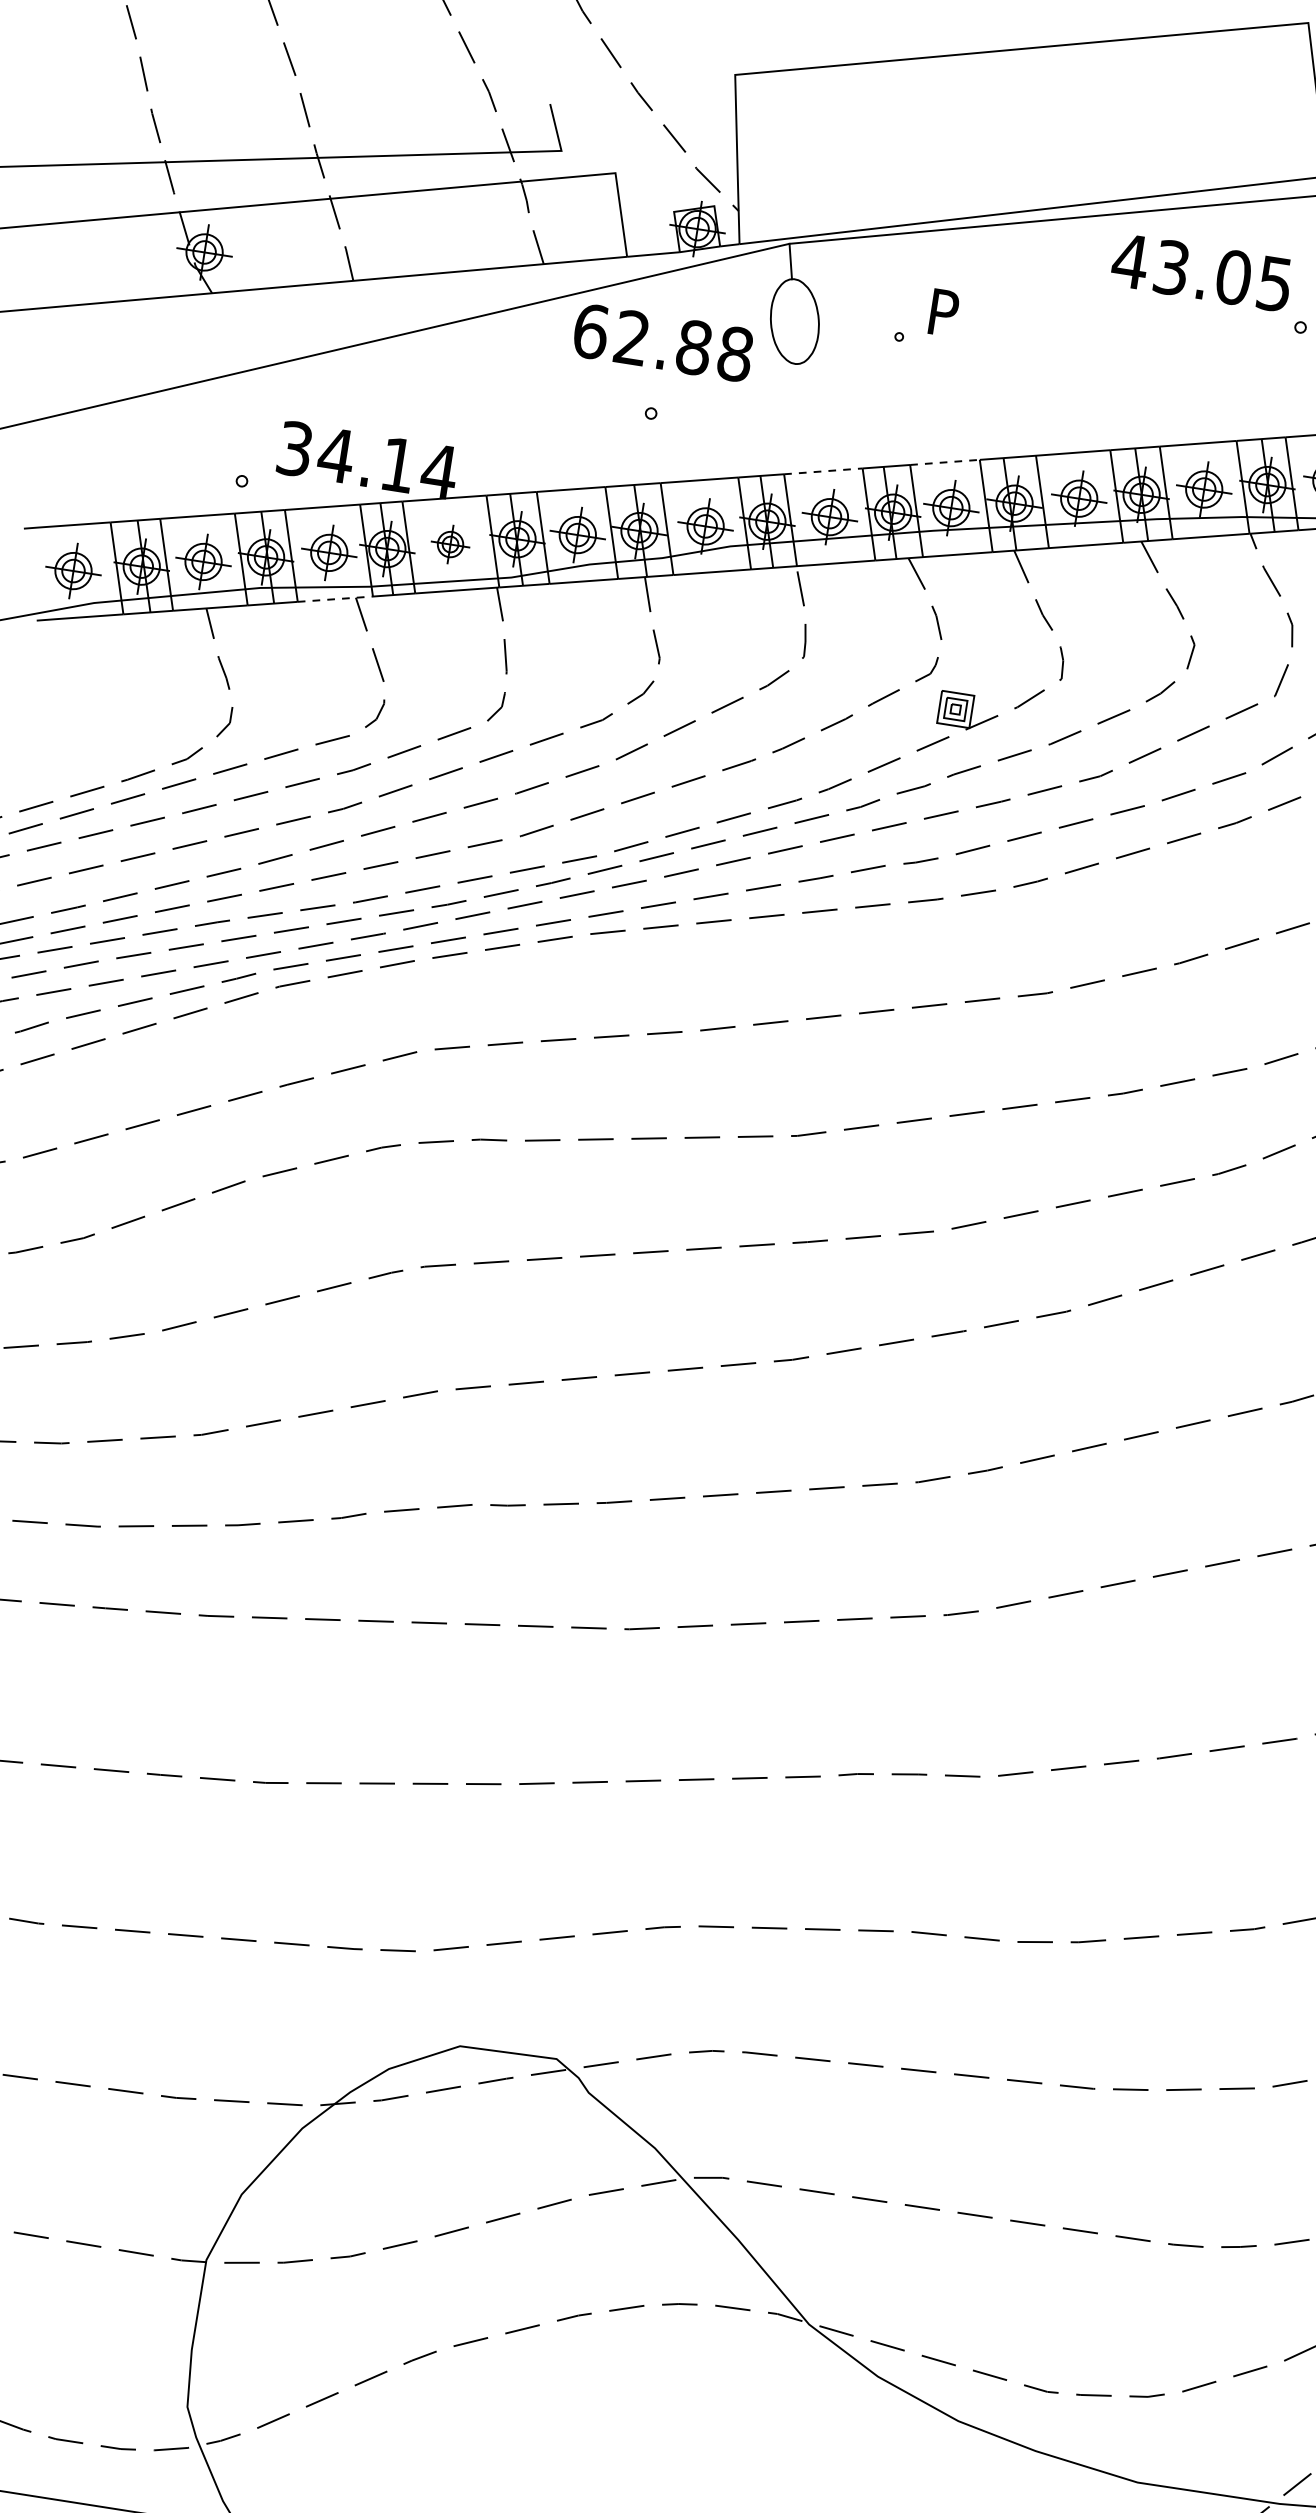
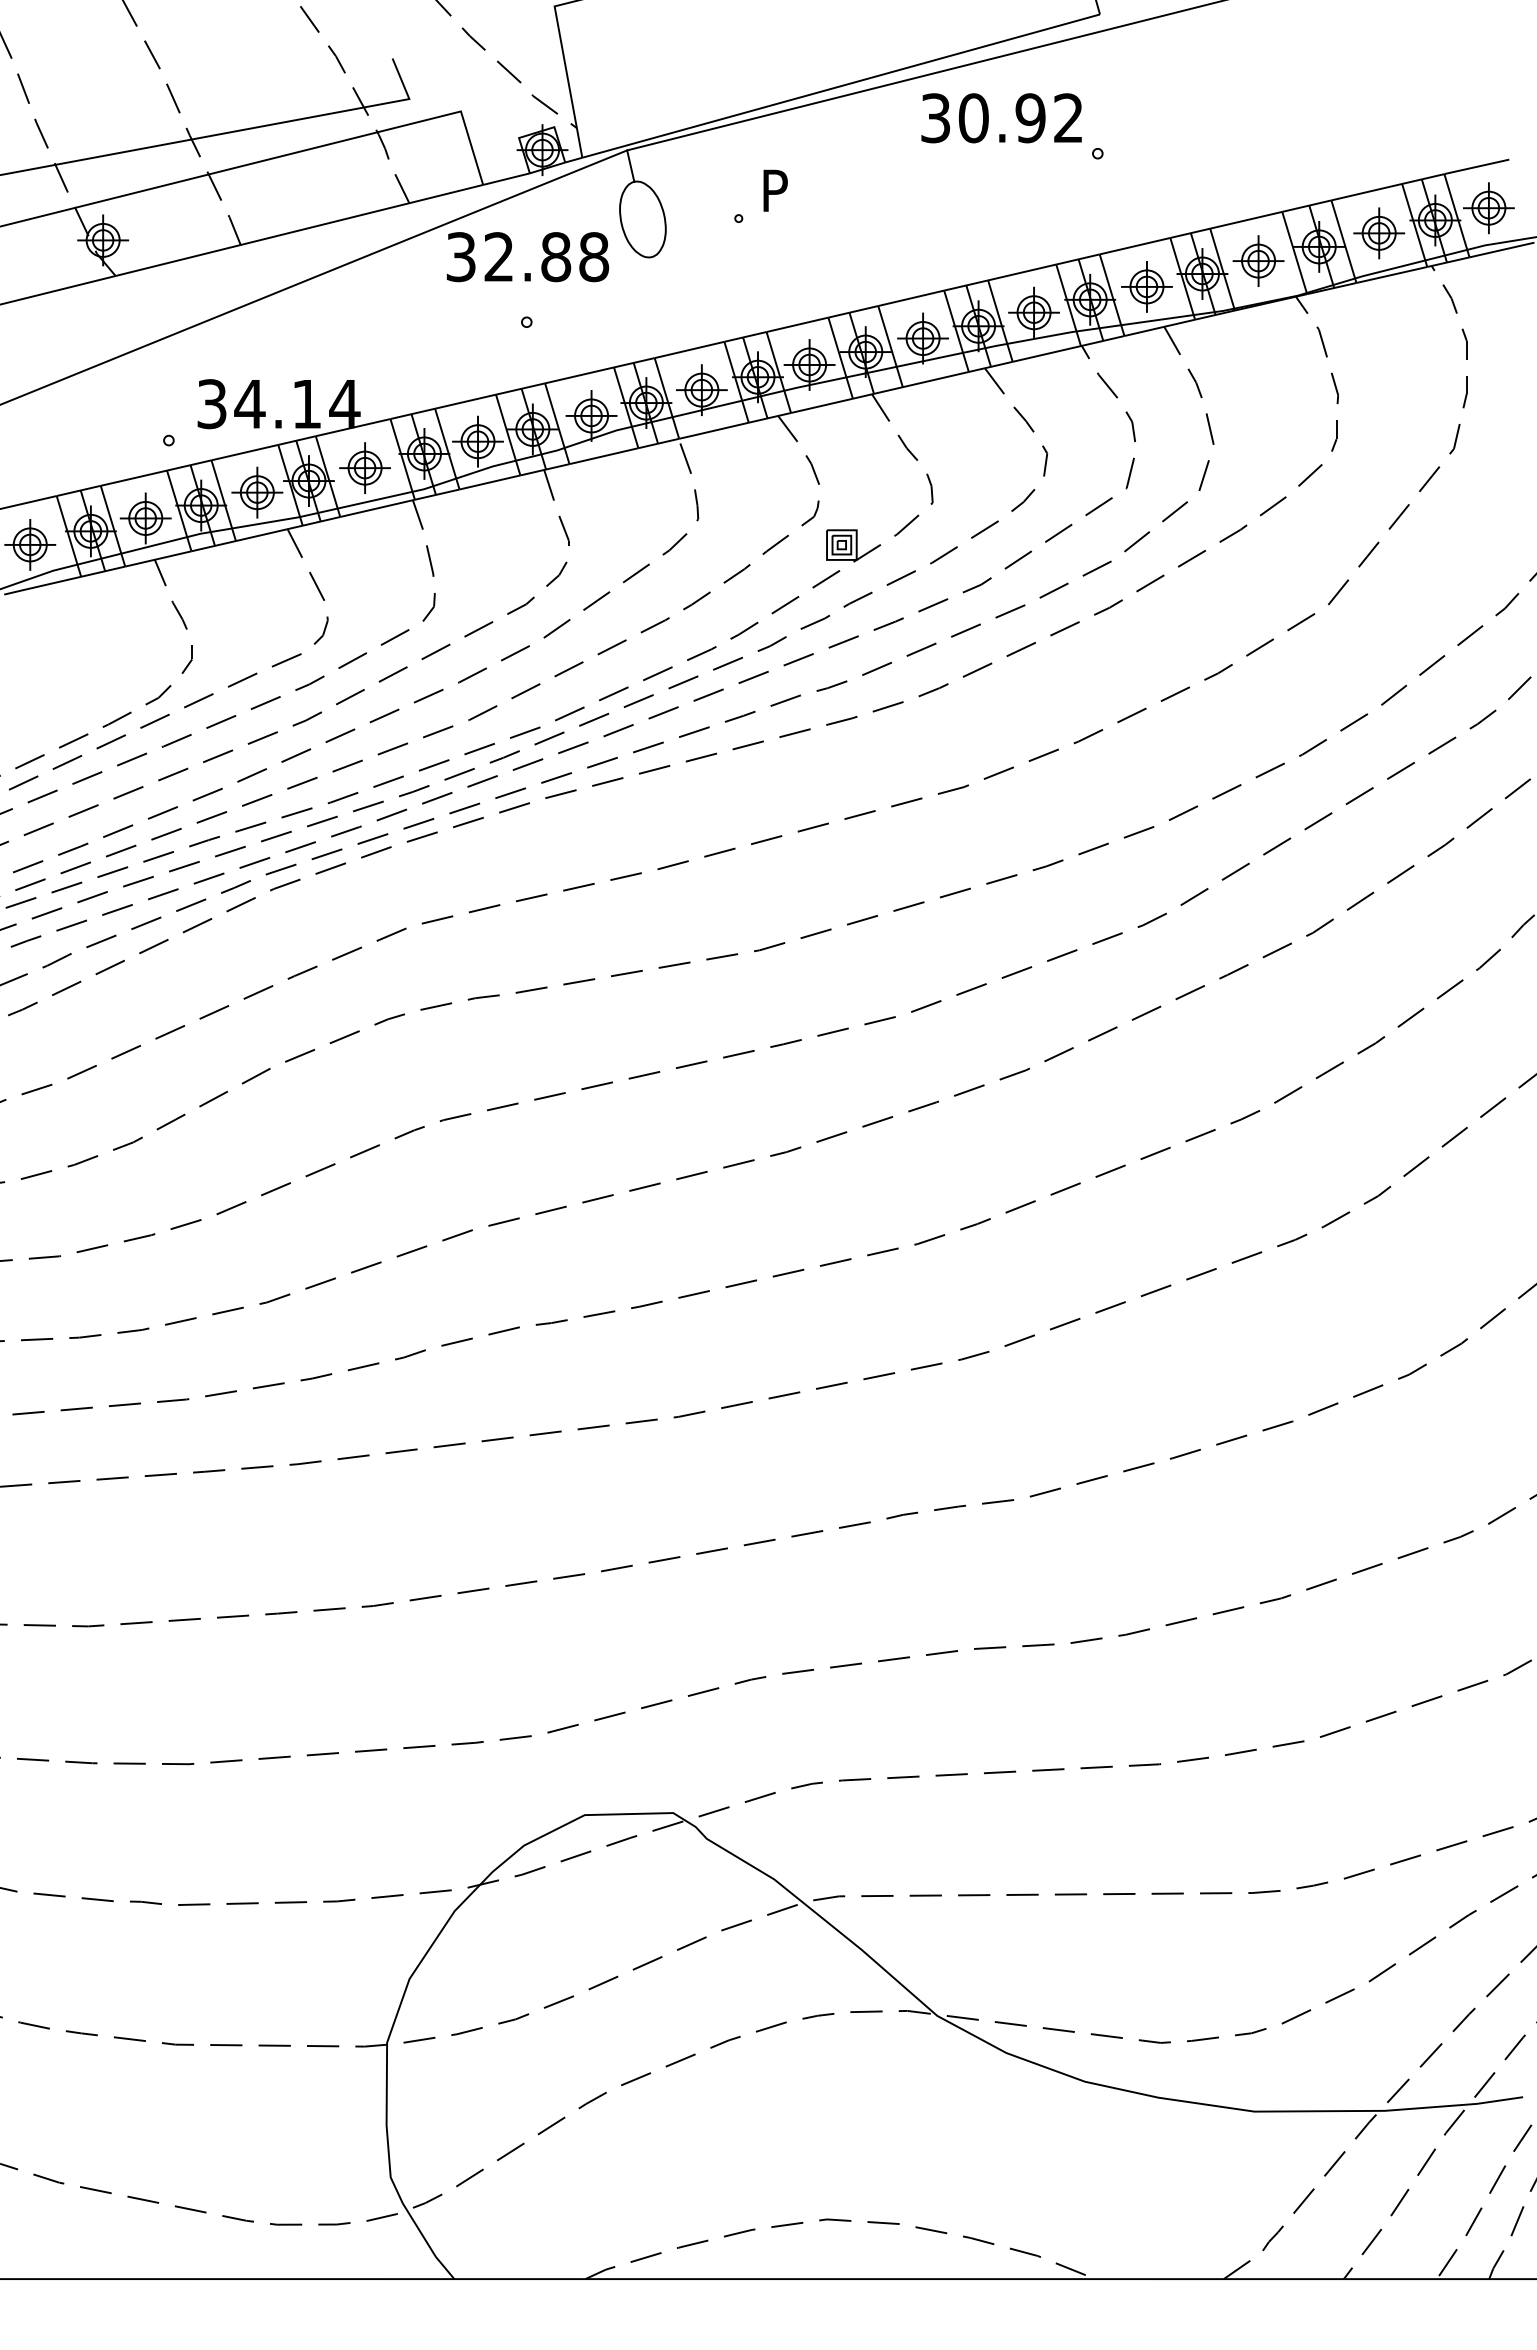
text: (1200, 272) -> (1000, 118), 43.05 -> 30.92
text: (591, 332) -> (461, 257), 62.88 -> 32.88
line: (945, 462) -> (797, 324), dashed -> solid
line: (822, 471) -> (688, 350), dashed -> solid
part: (450, 543) -> (364, 467), size x1.43
line: (335, 599) -> (269, 533), dashed -> solid

